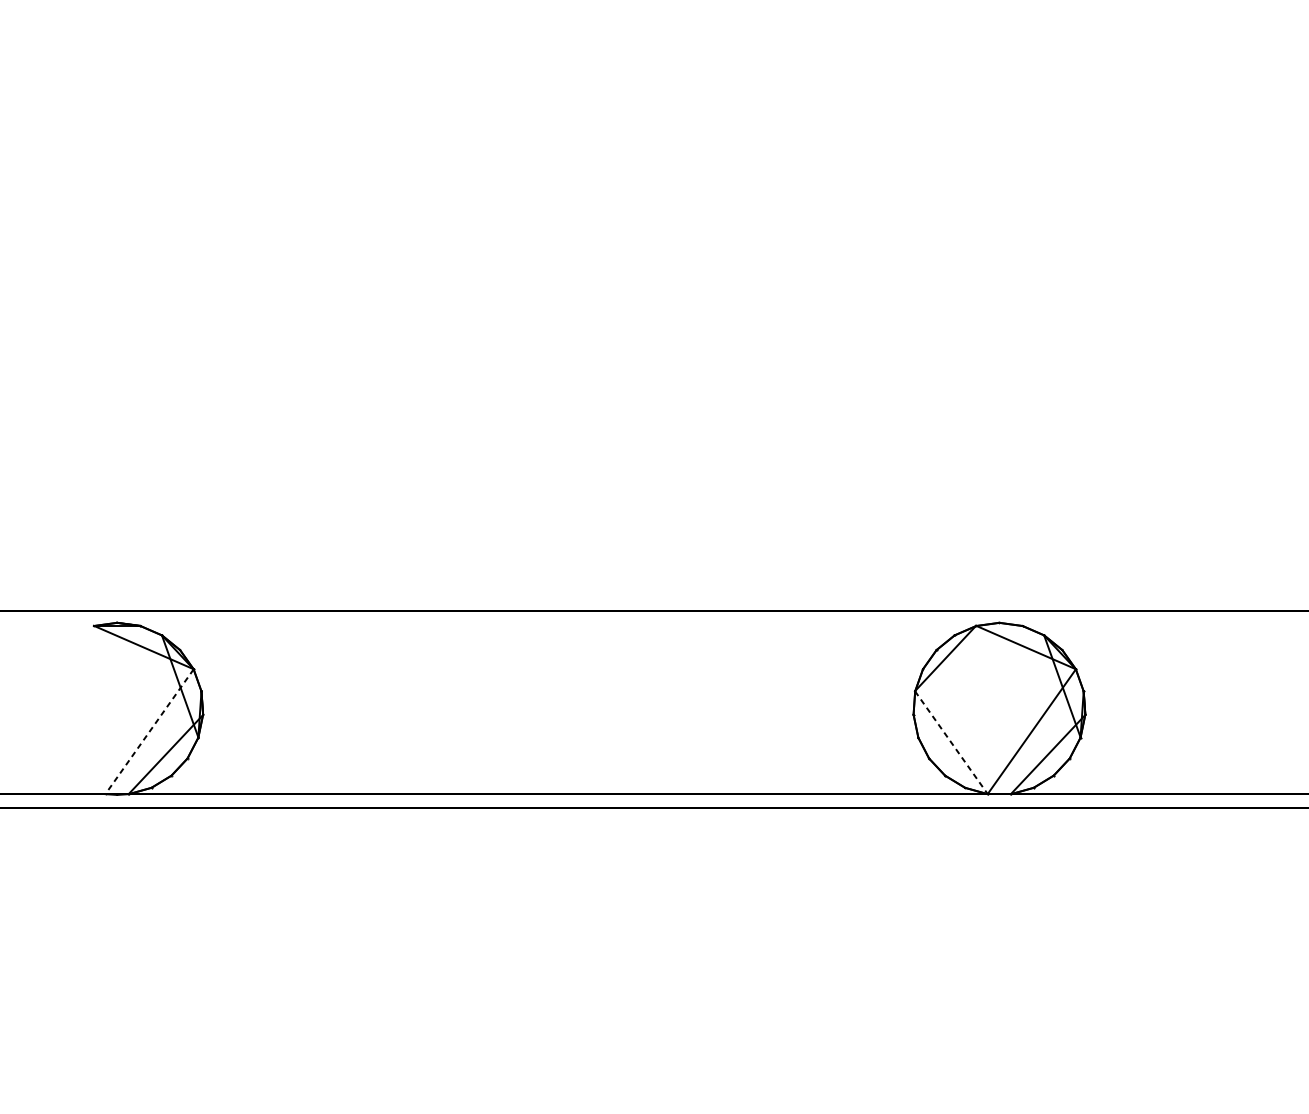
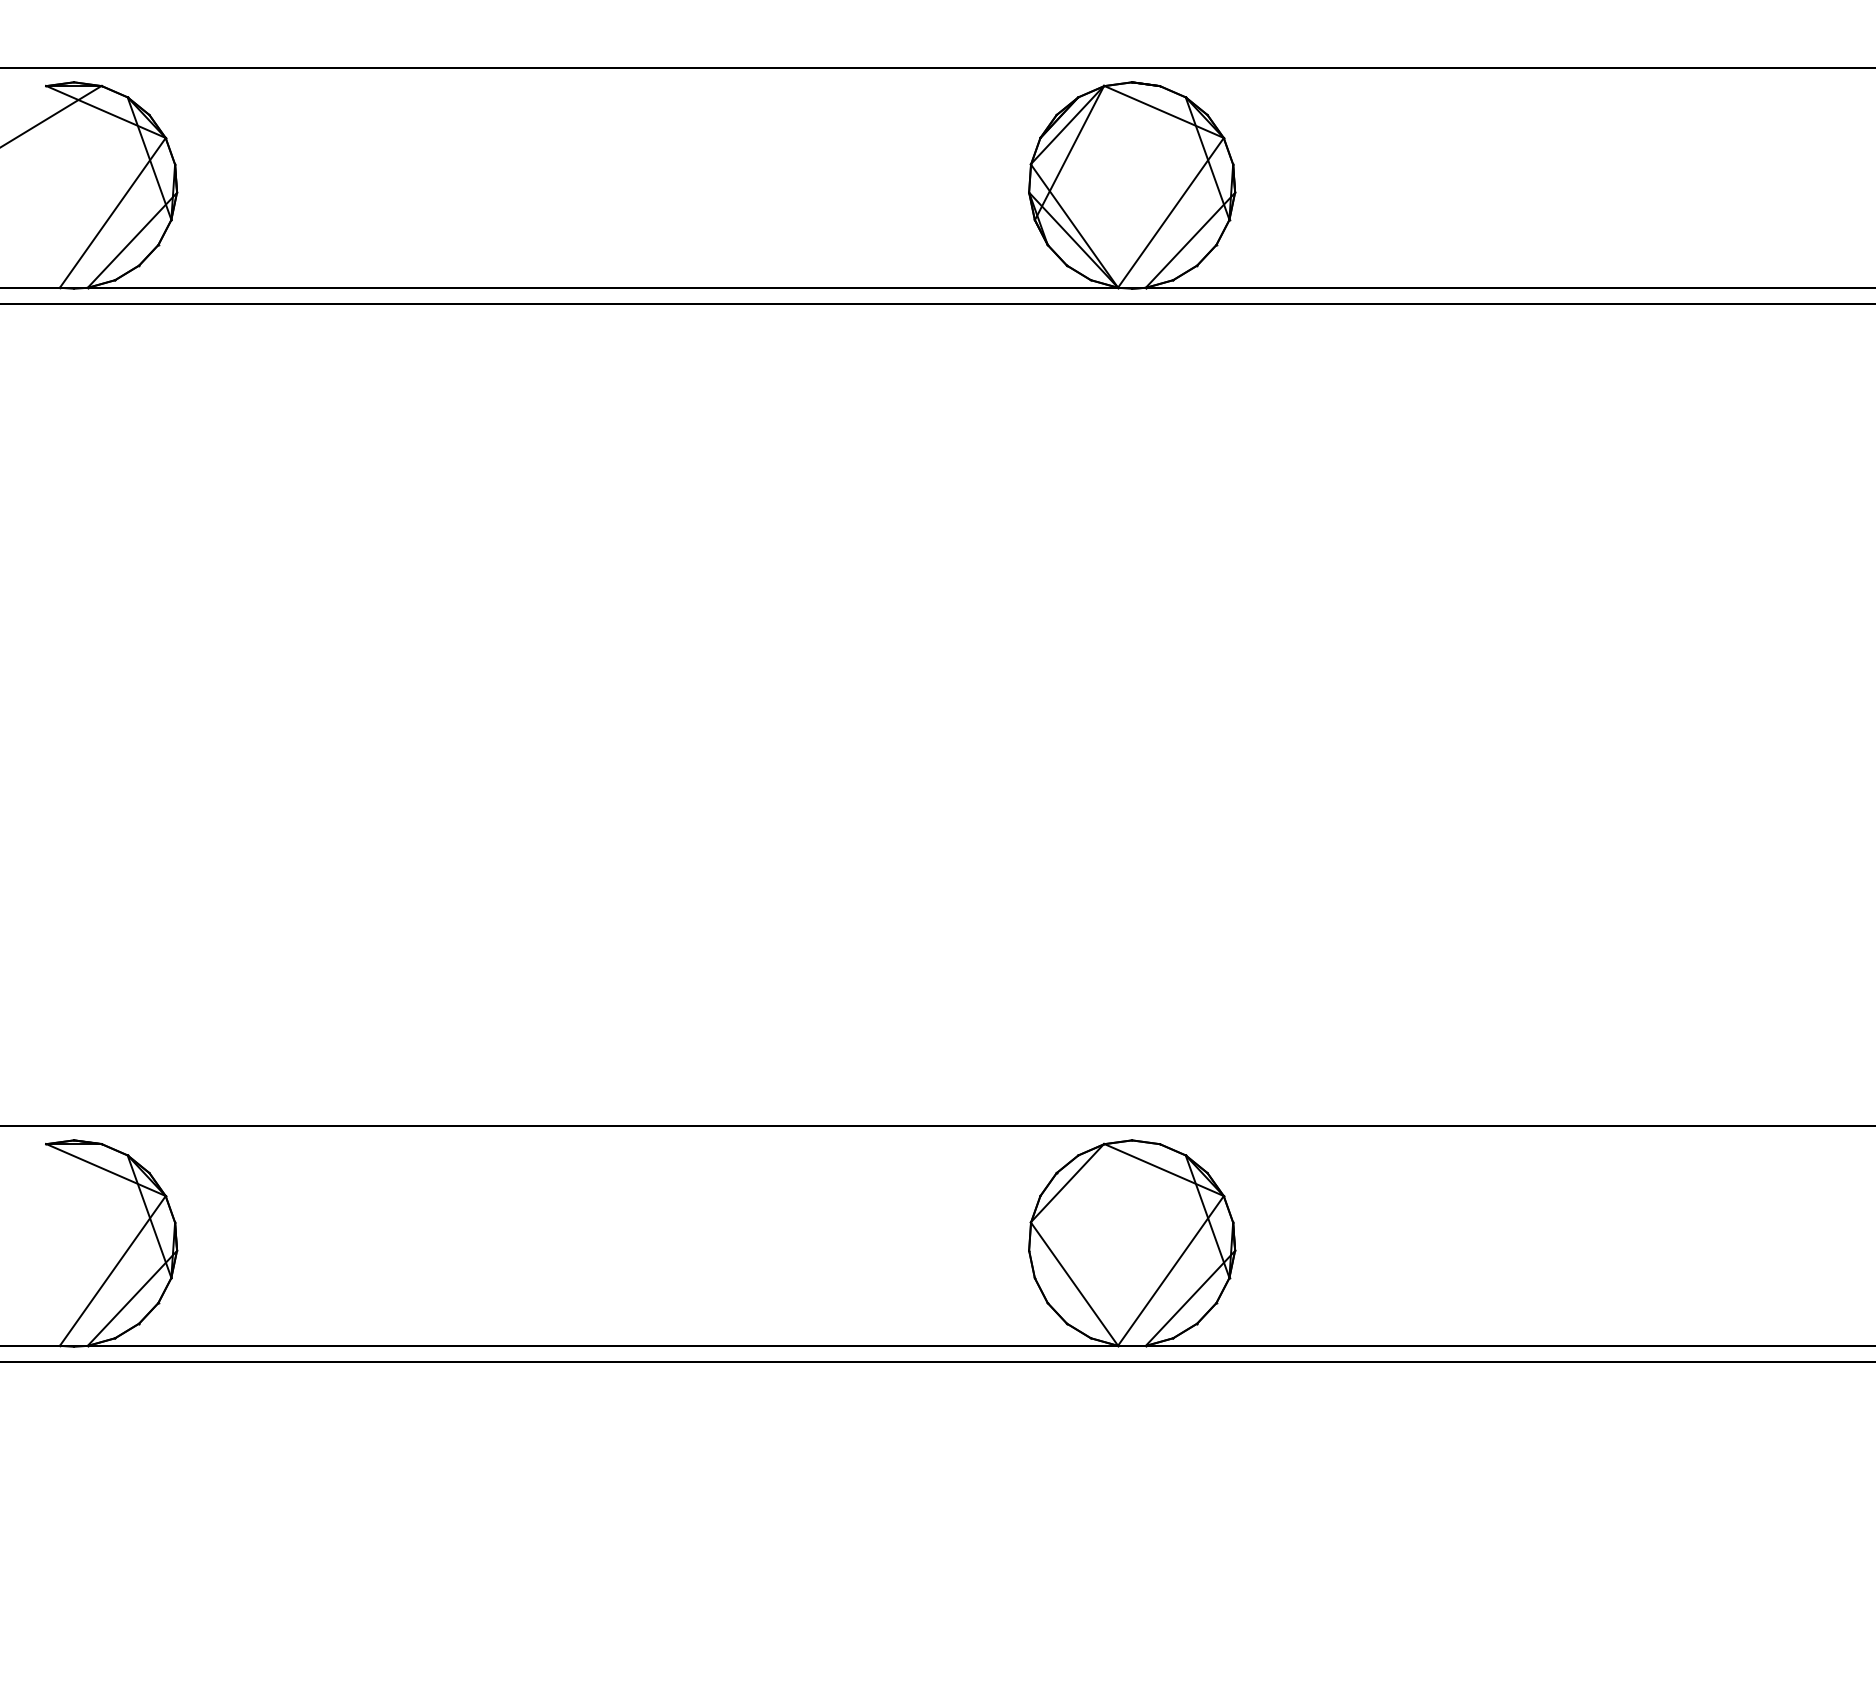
line: (149, 731) -> (112, 1270), dashed -> solid
line: (951, 743) -> (1074, 1284), dashed -> solid

